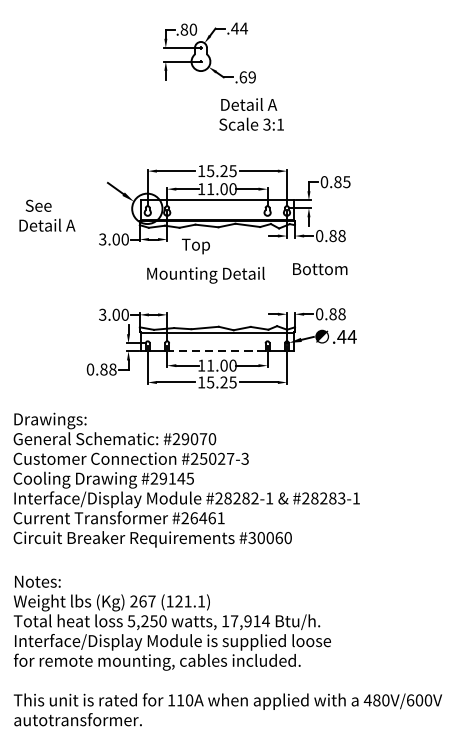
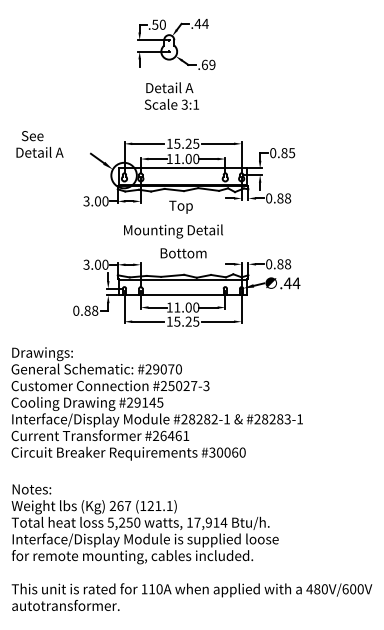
text: (184, 29) -> (155, 24), .80 -> .50
text: (251, 113) -> (171, 95), moved
text: (46, 215) -> (39, 144), moved
text: (195, 245) -> (180, 206), moved
text: (320, 269) -> (183, 253), moved
line: (217, 351) -> (183, 295), dashed -> solid

